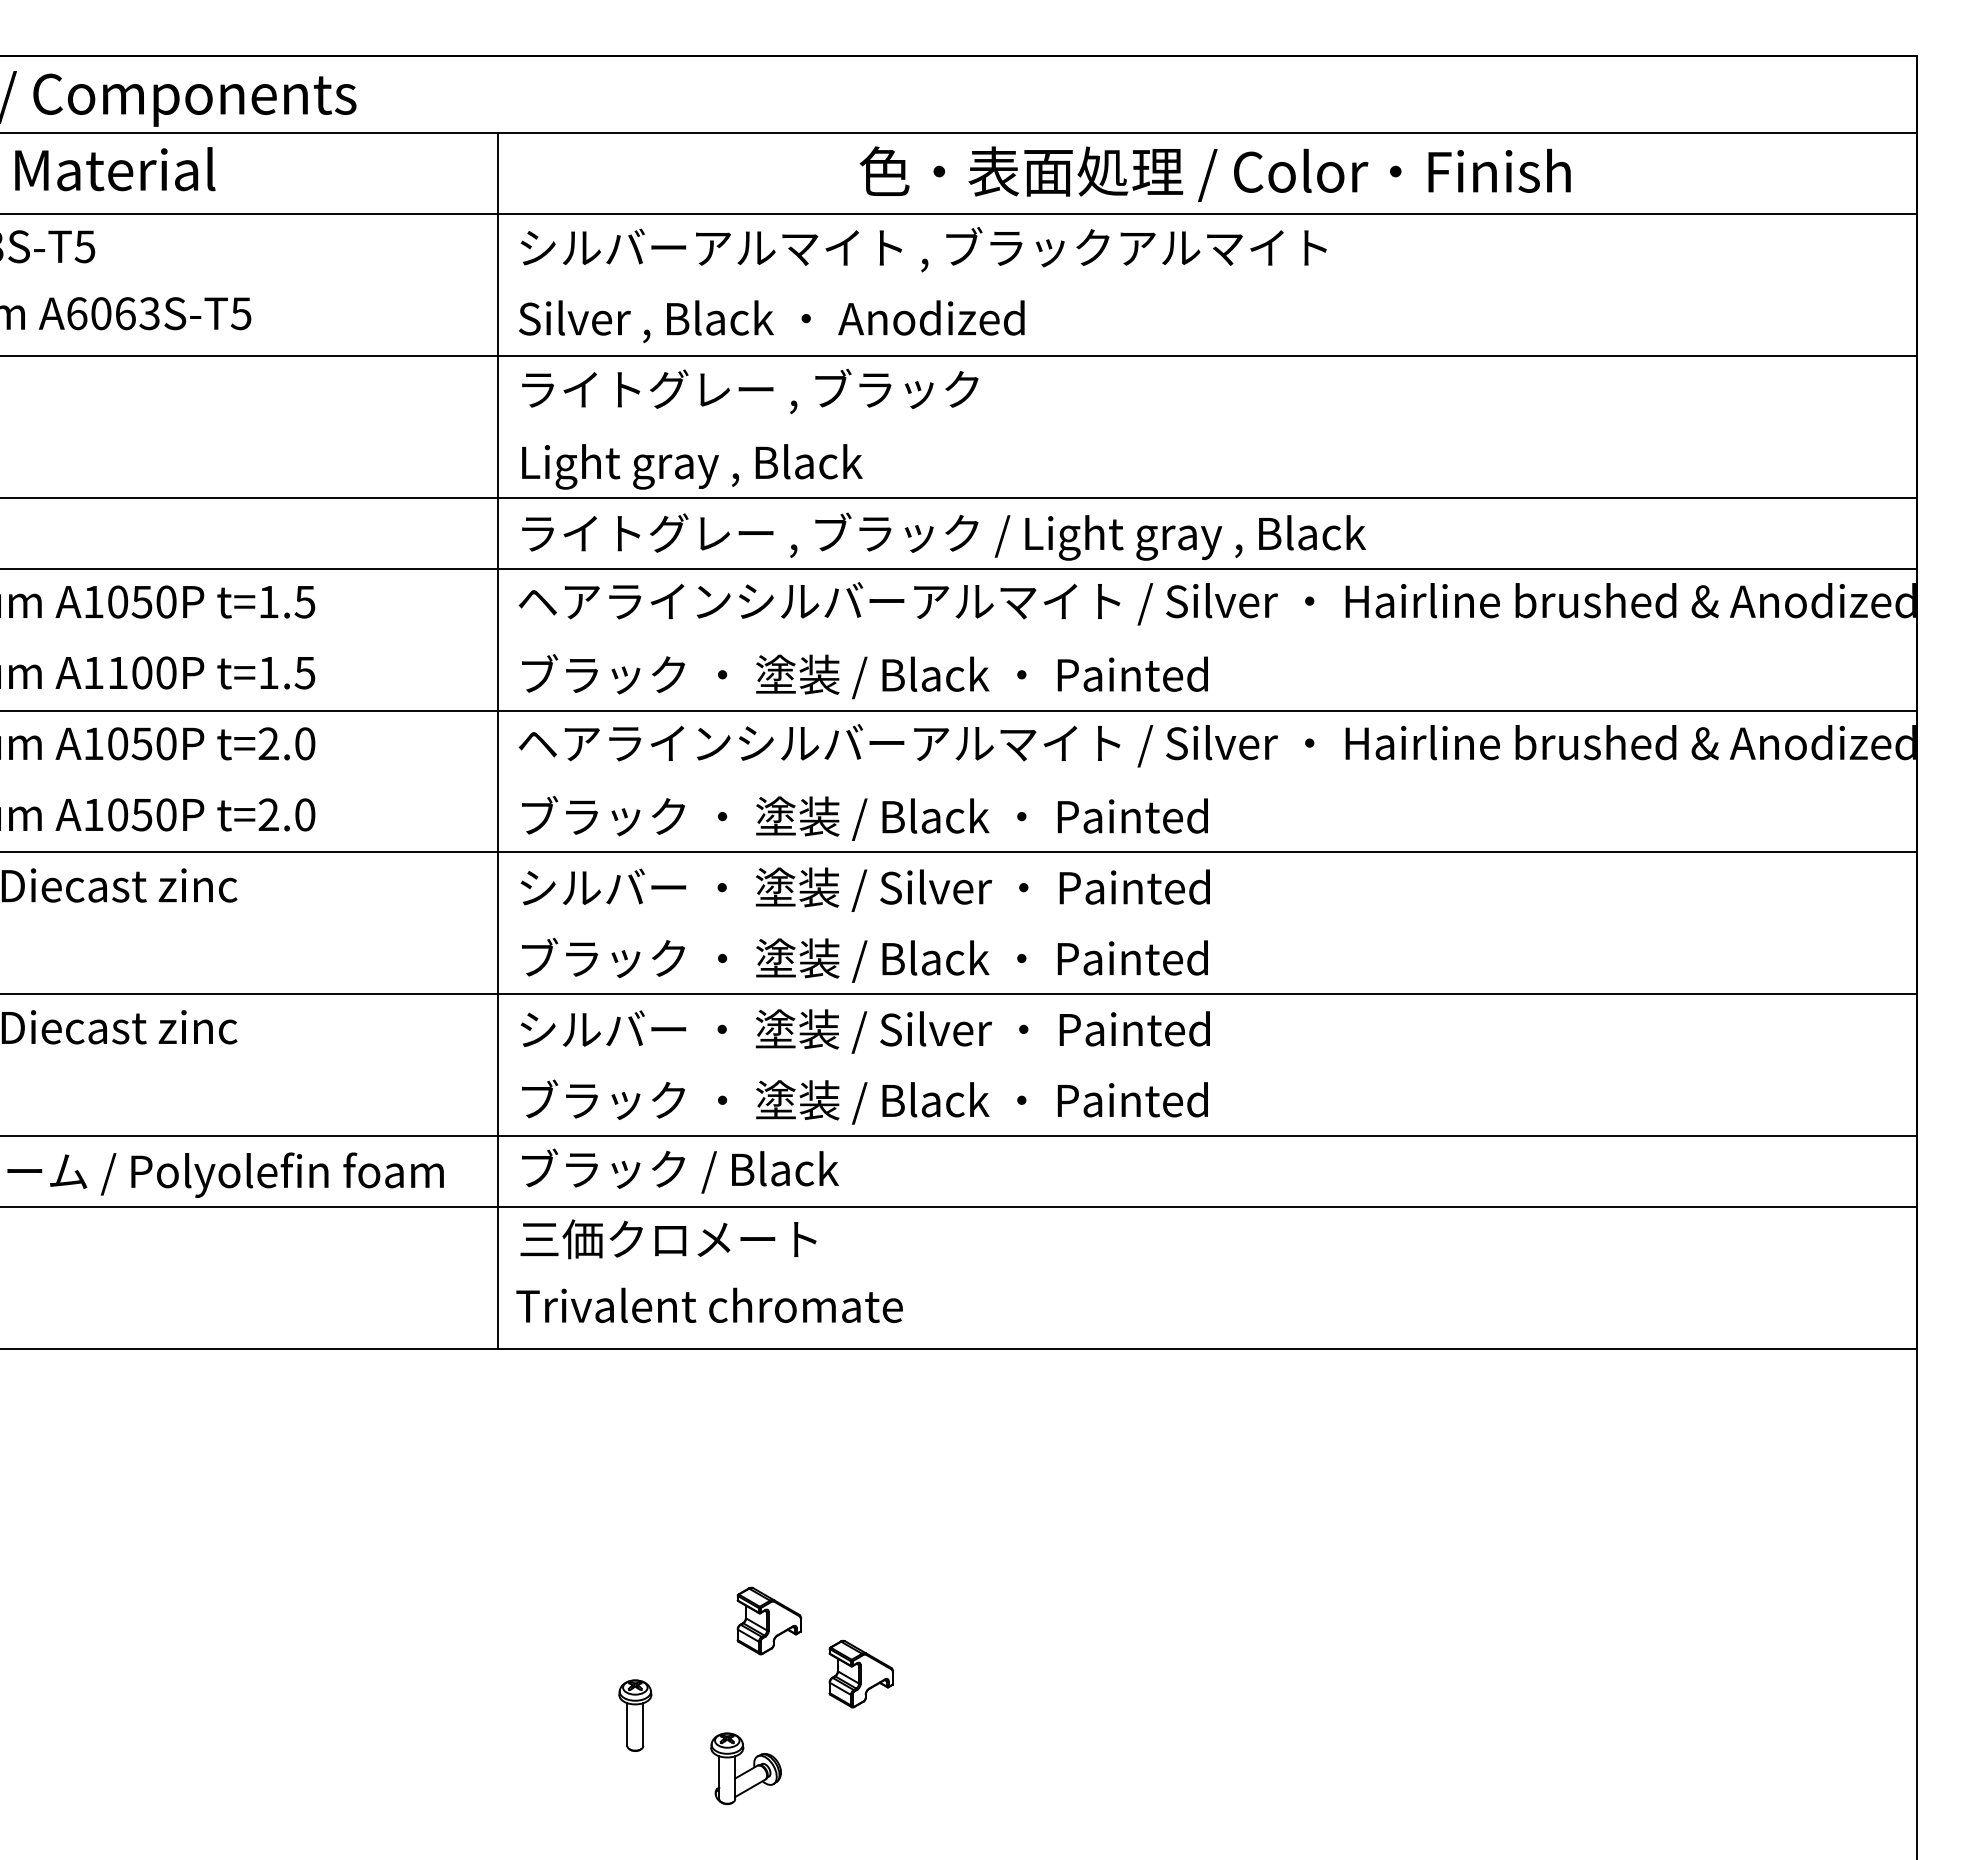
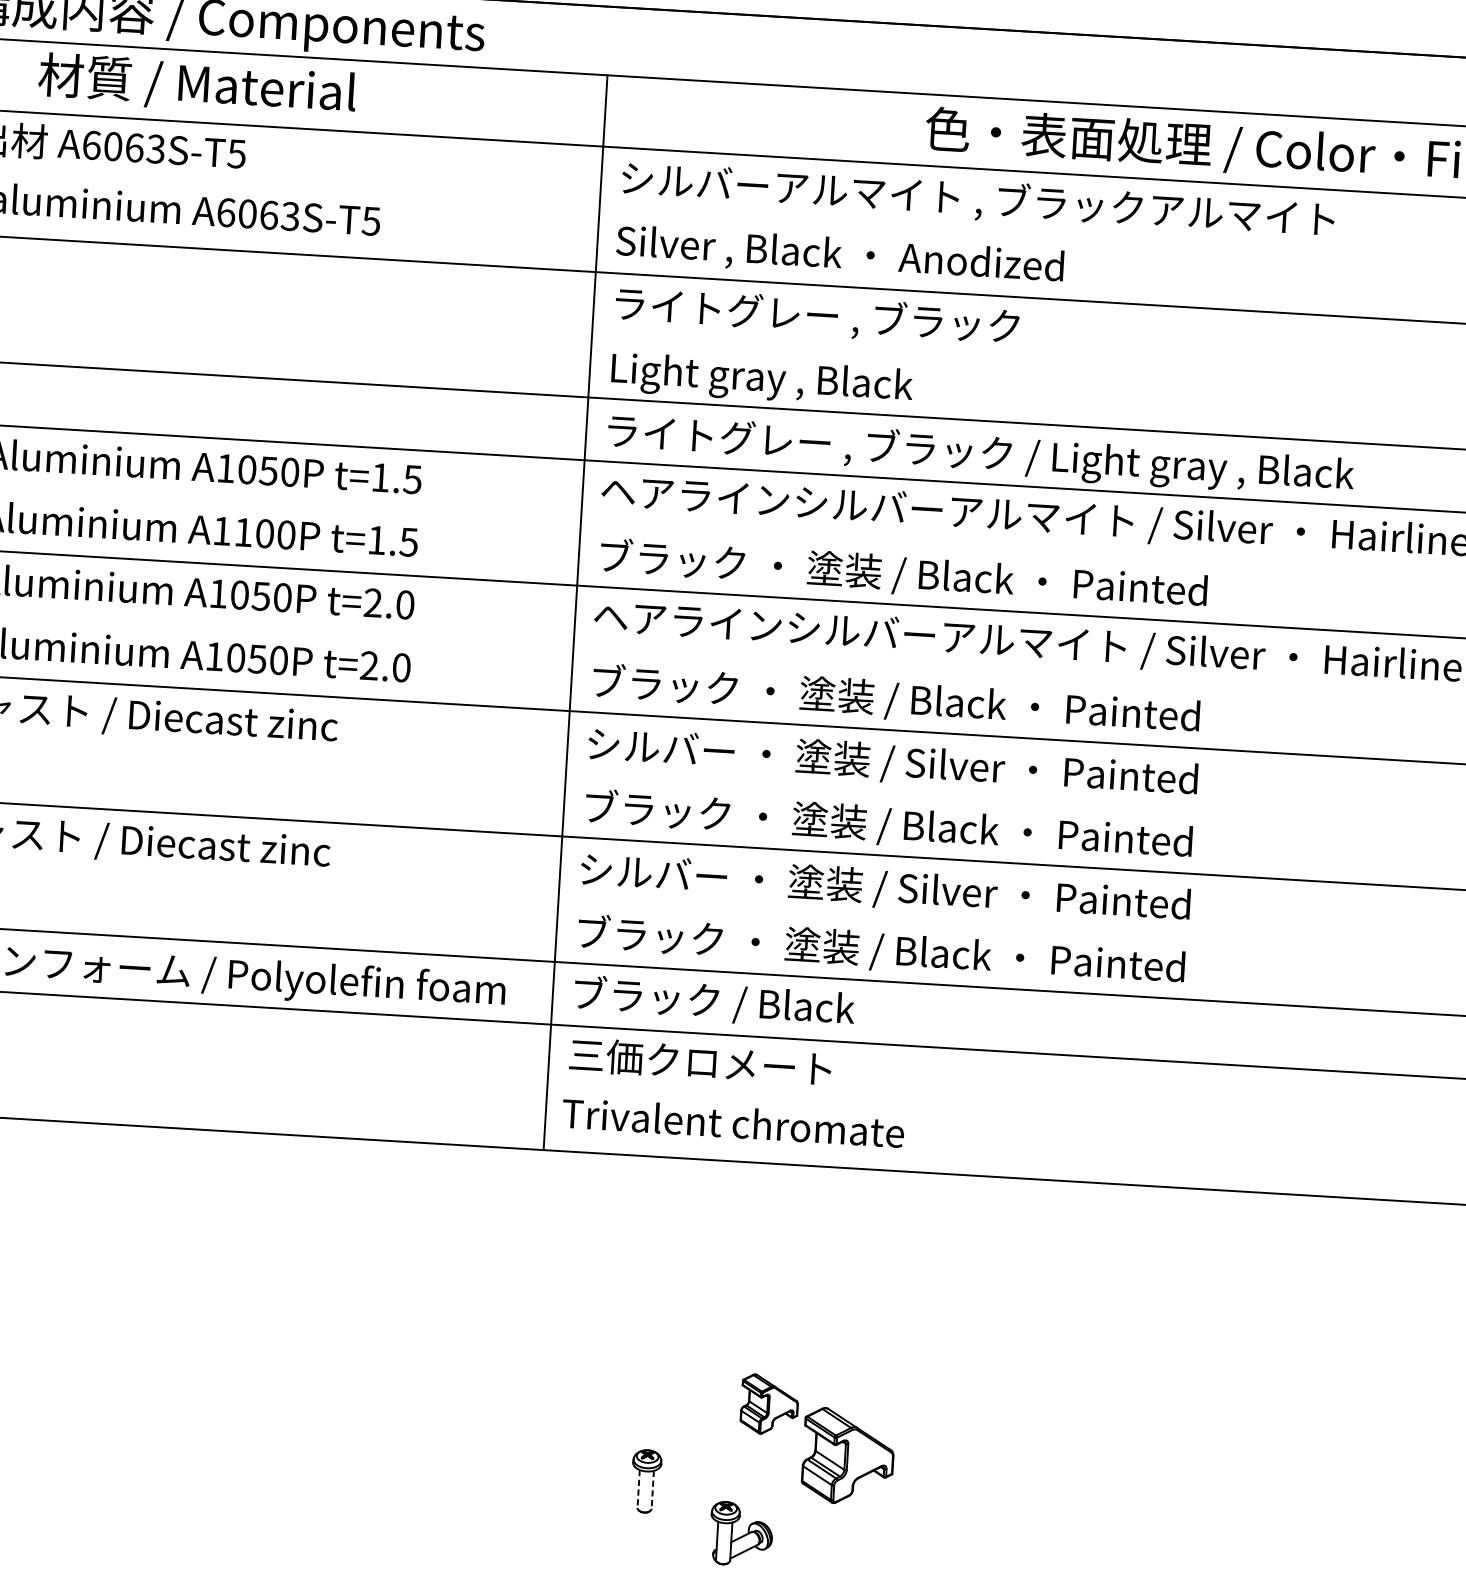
part: (860, 1673) -> (847, 1456), size x1.6
line: (627, 1725) -> (638, 1489), solid -> dashed
line: (643, 1725) -> (652, 1490), solid -> dashed

